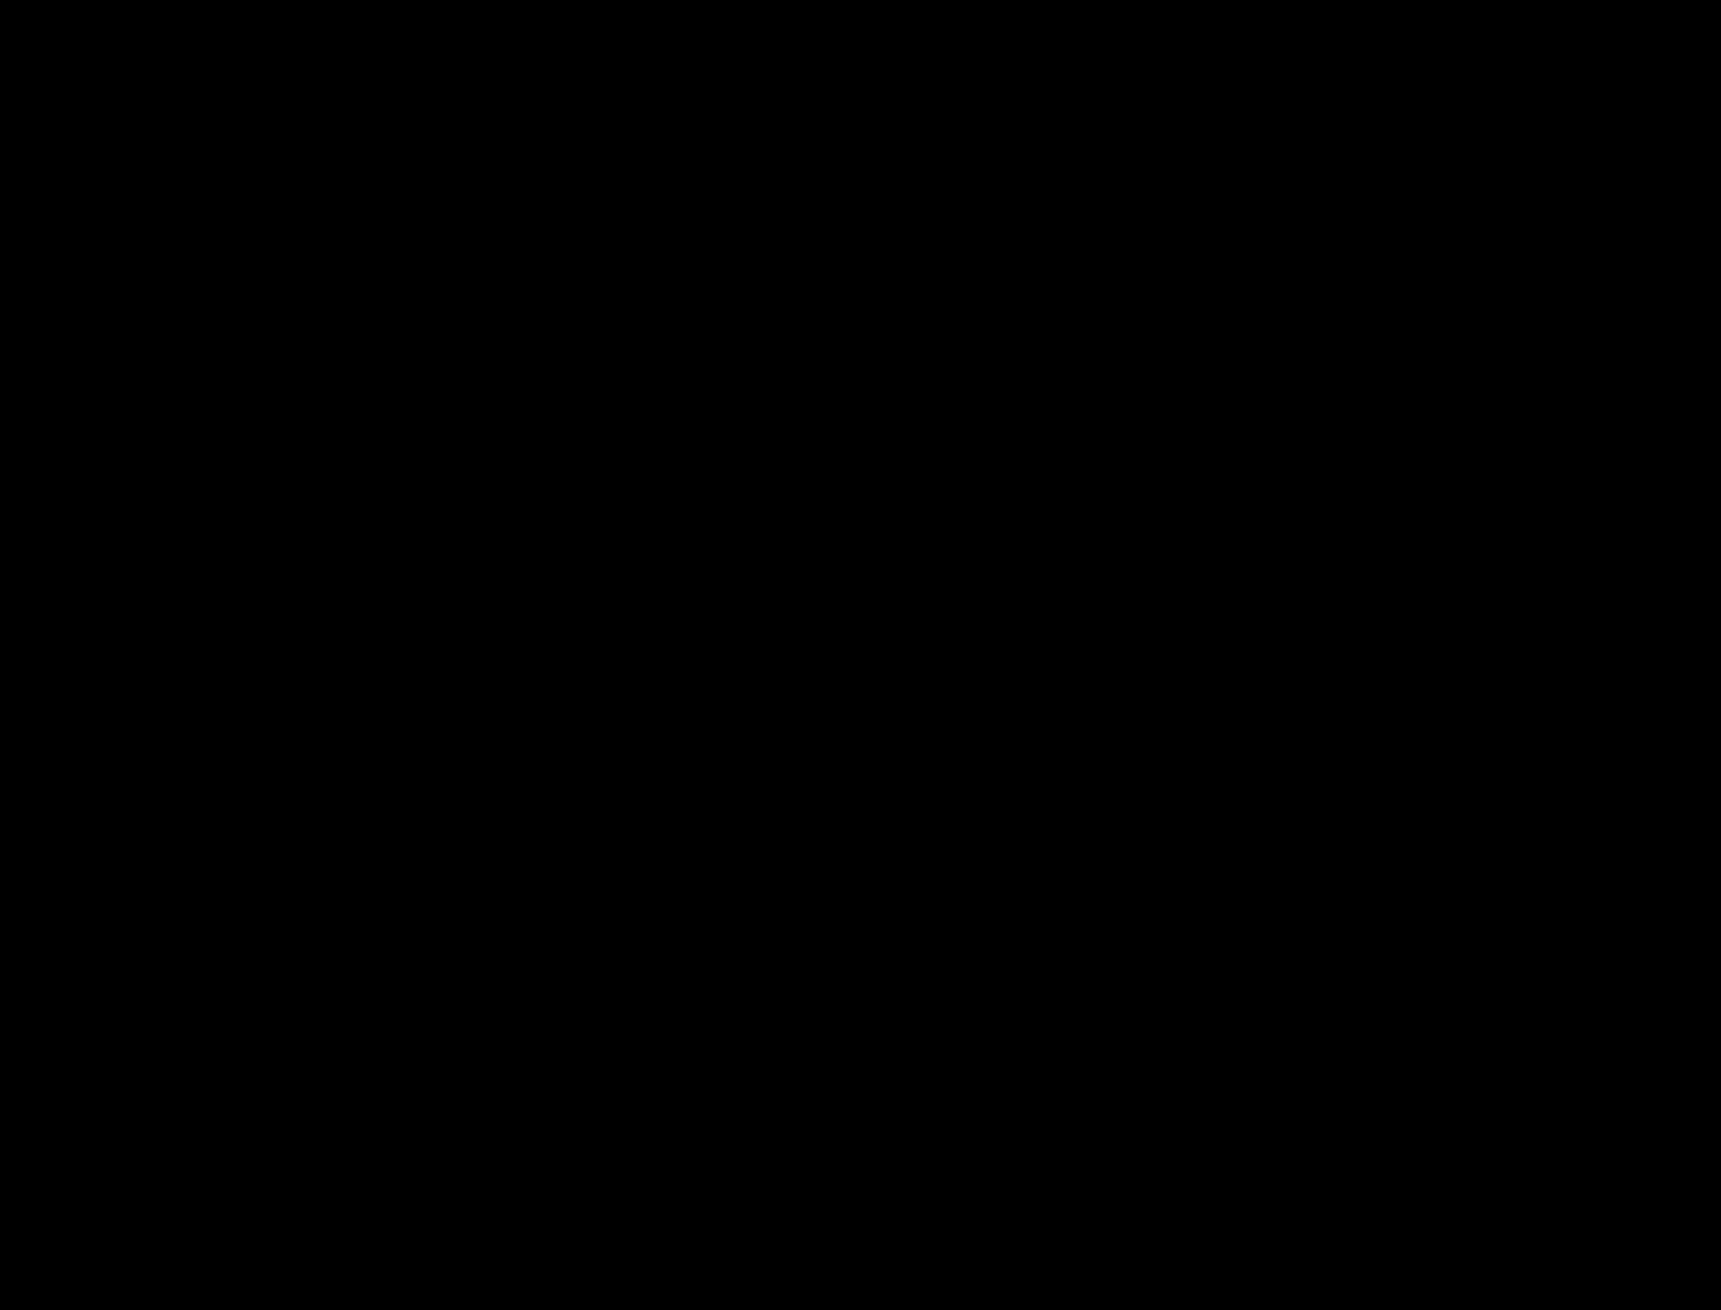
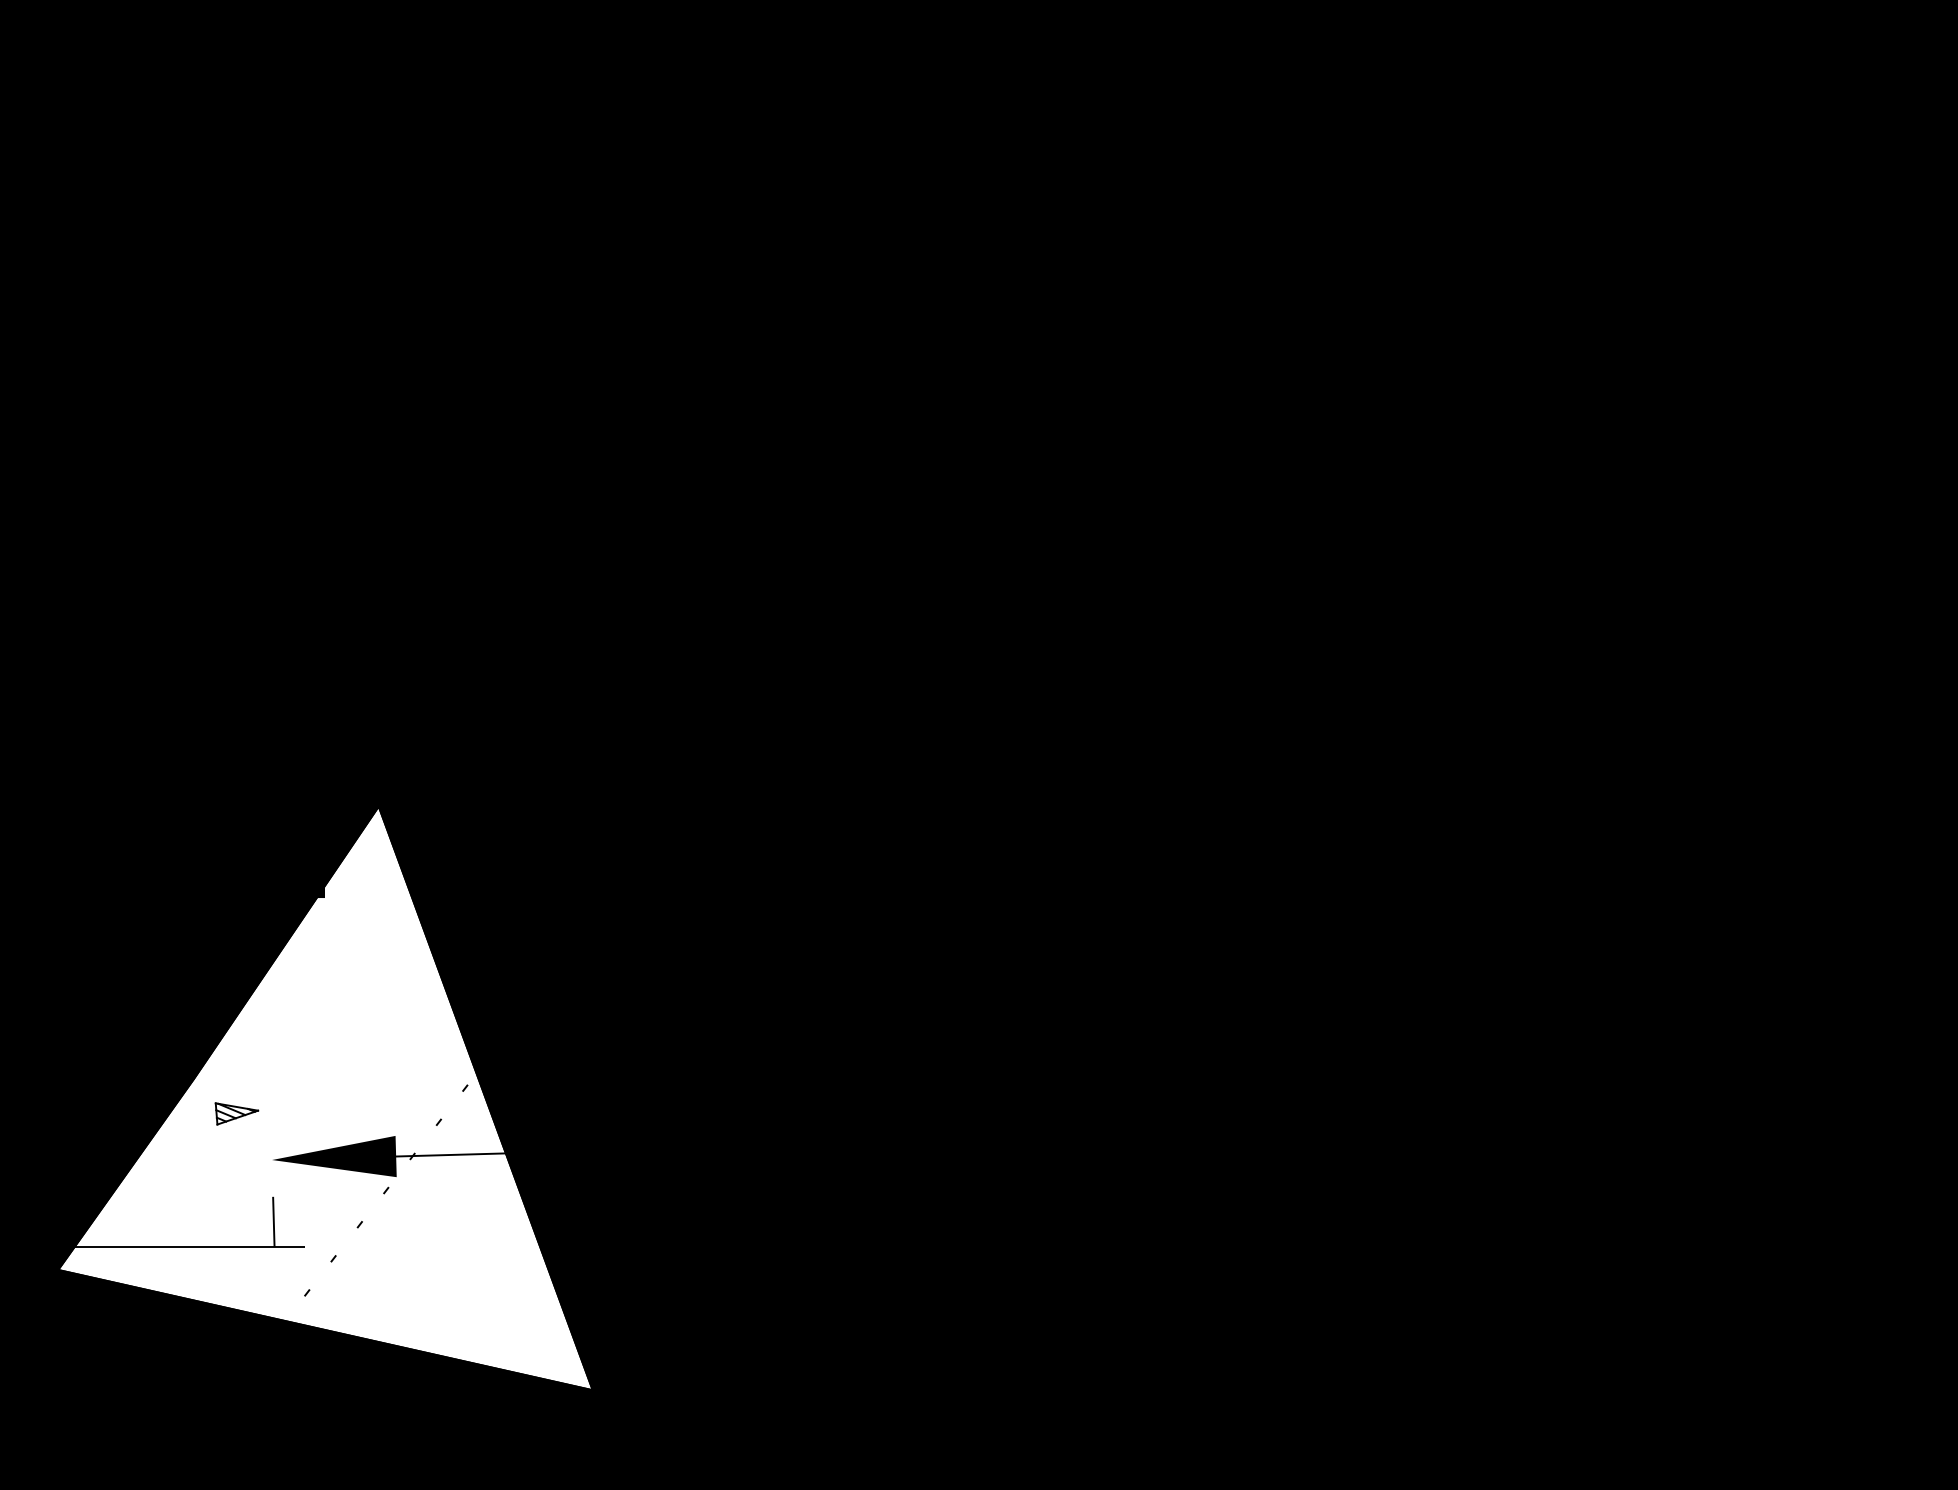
fill: (286, 965) -> (325, 1098), removed

